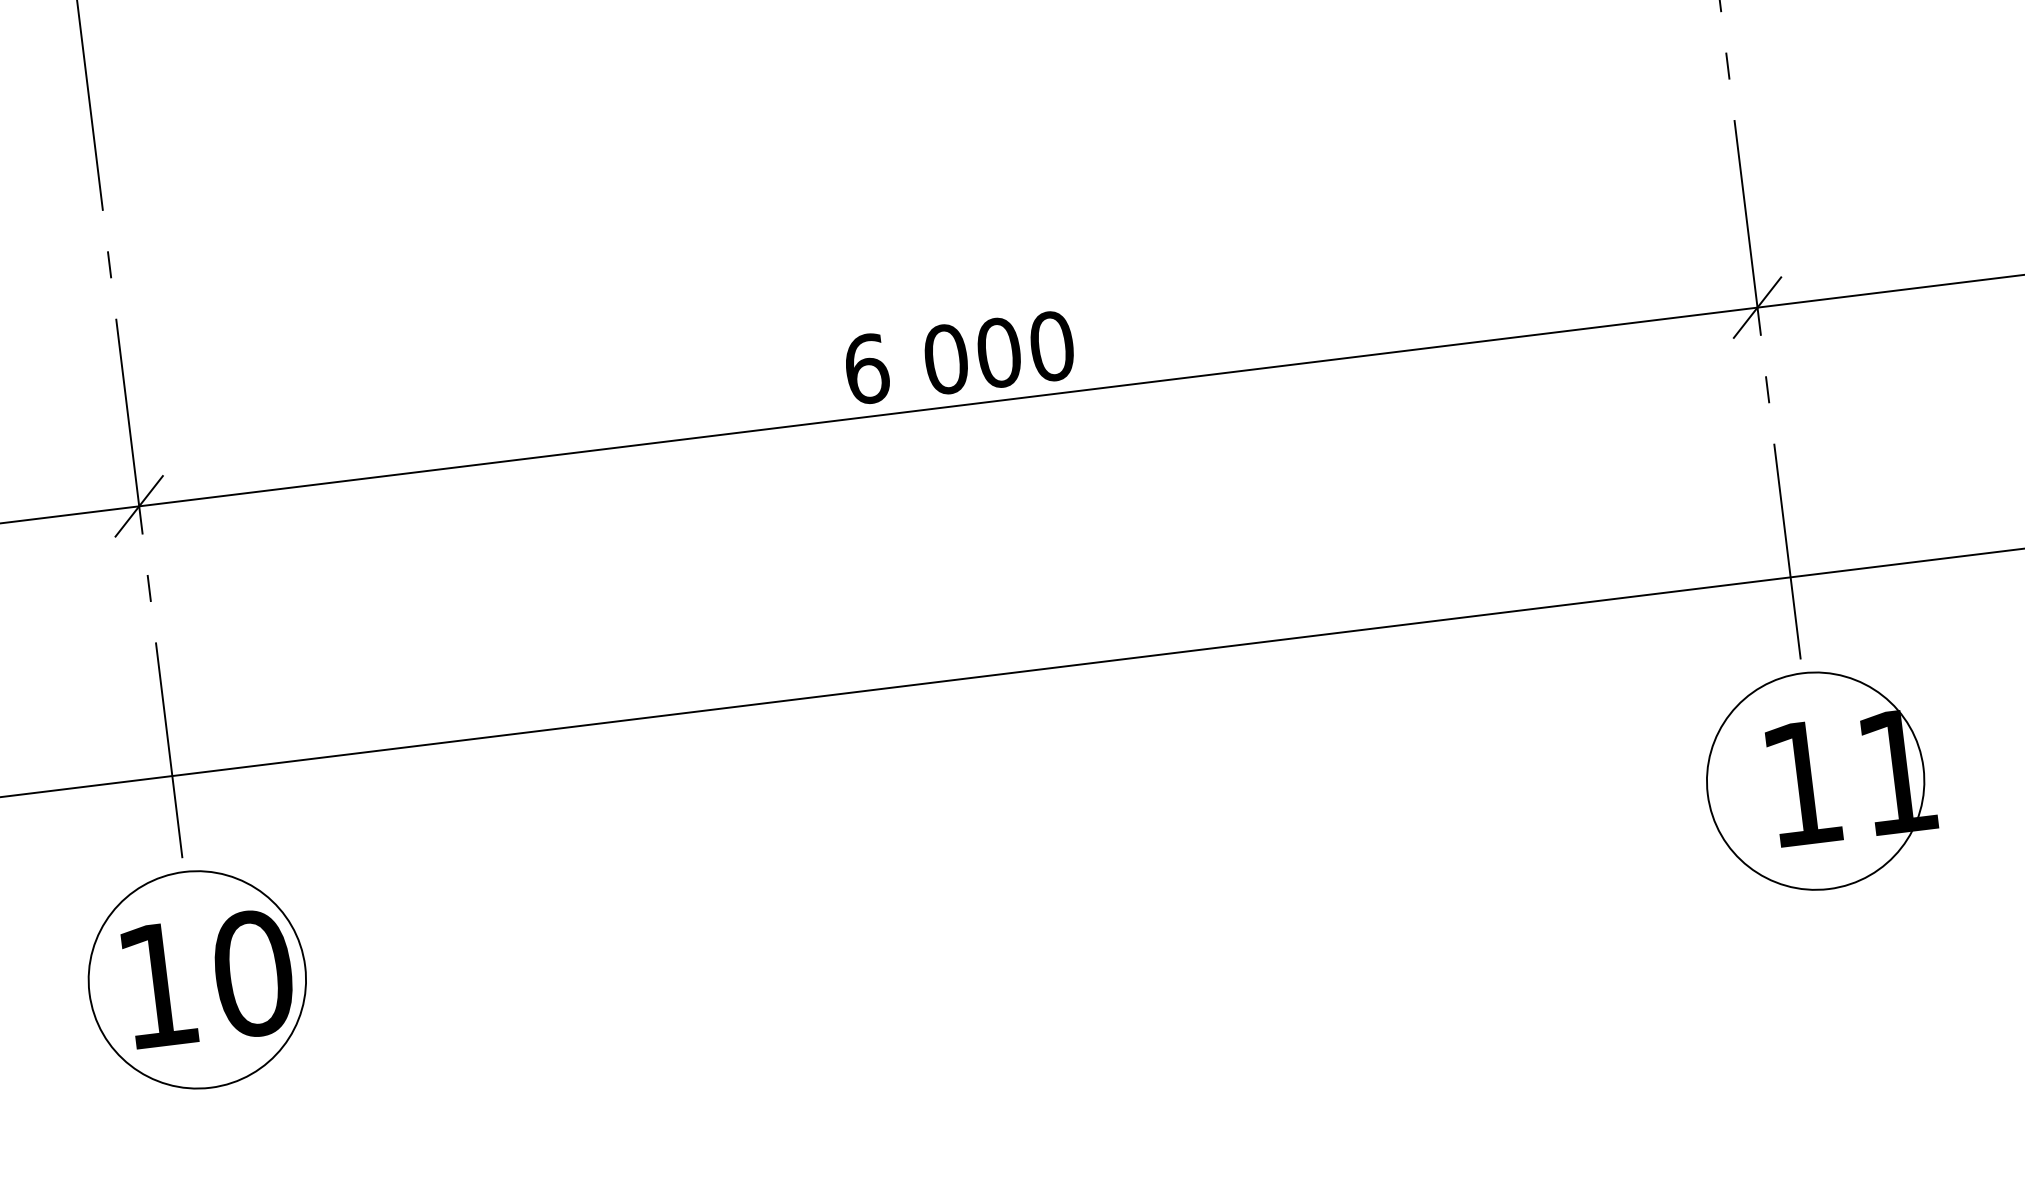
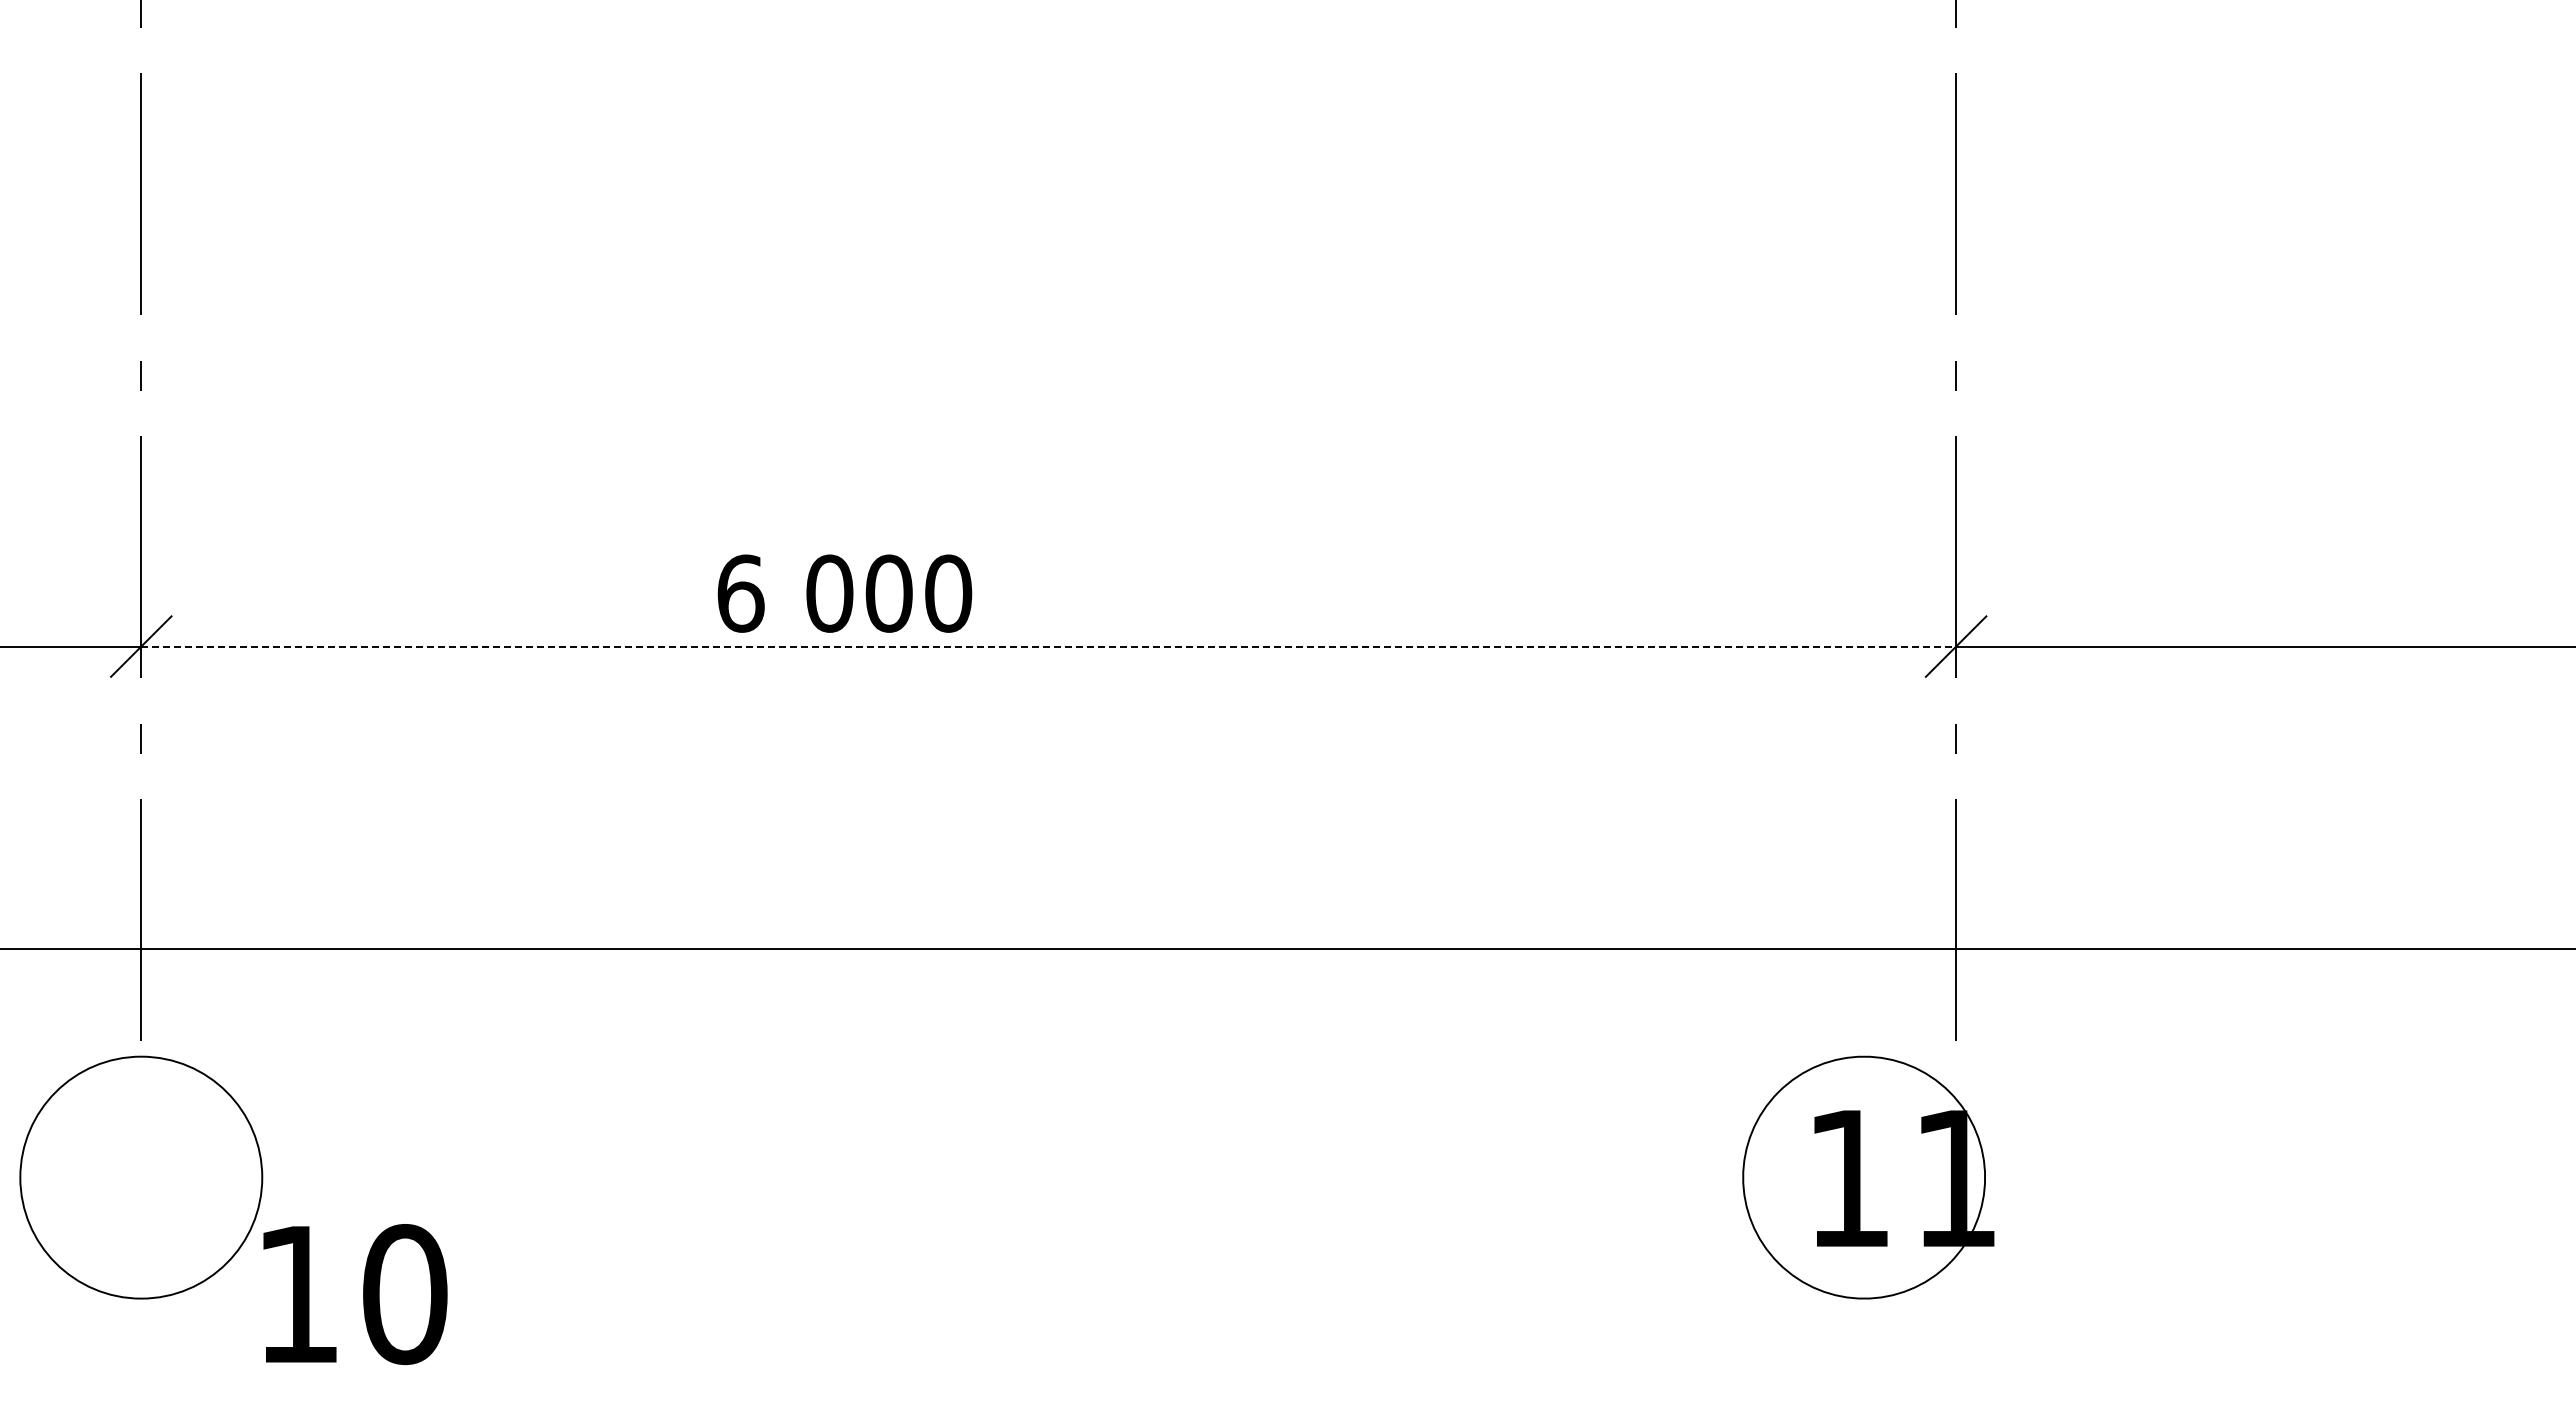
text: (959, 357) -> (844, 593), moved
line: (949, 406) -> (1049, 646), solid -> dashed
part: (1819, 780) -> (1868, 1177), moved
text: (209, 979) -> (355, 1294), moved

